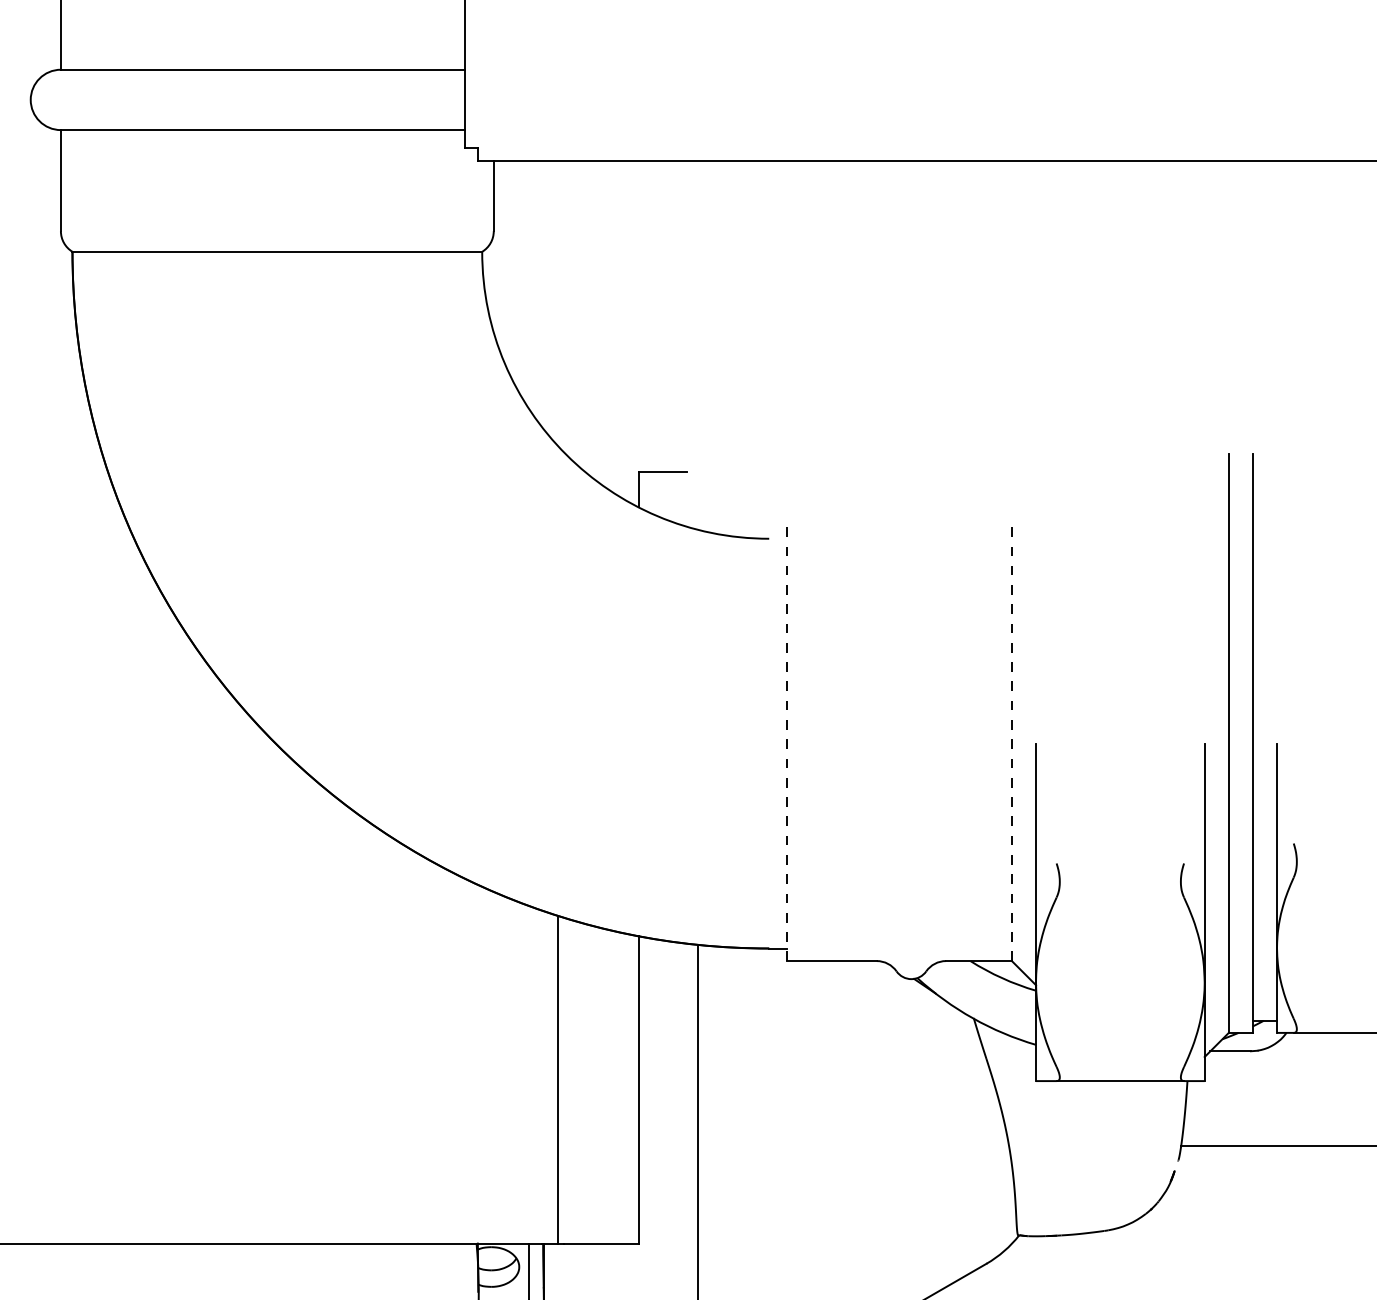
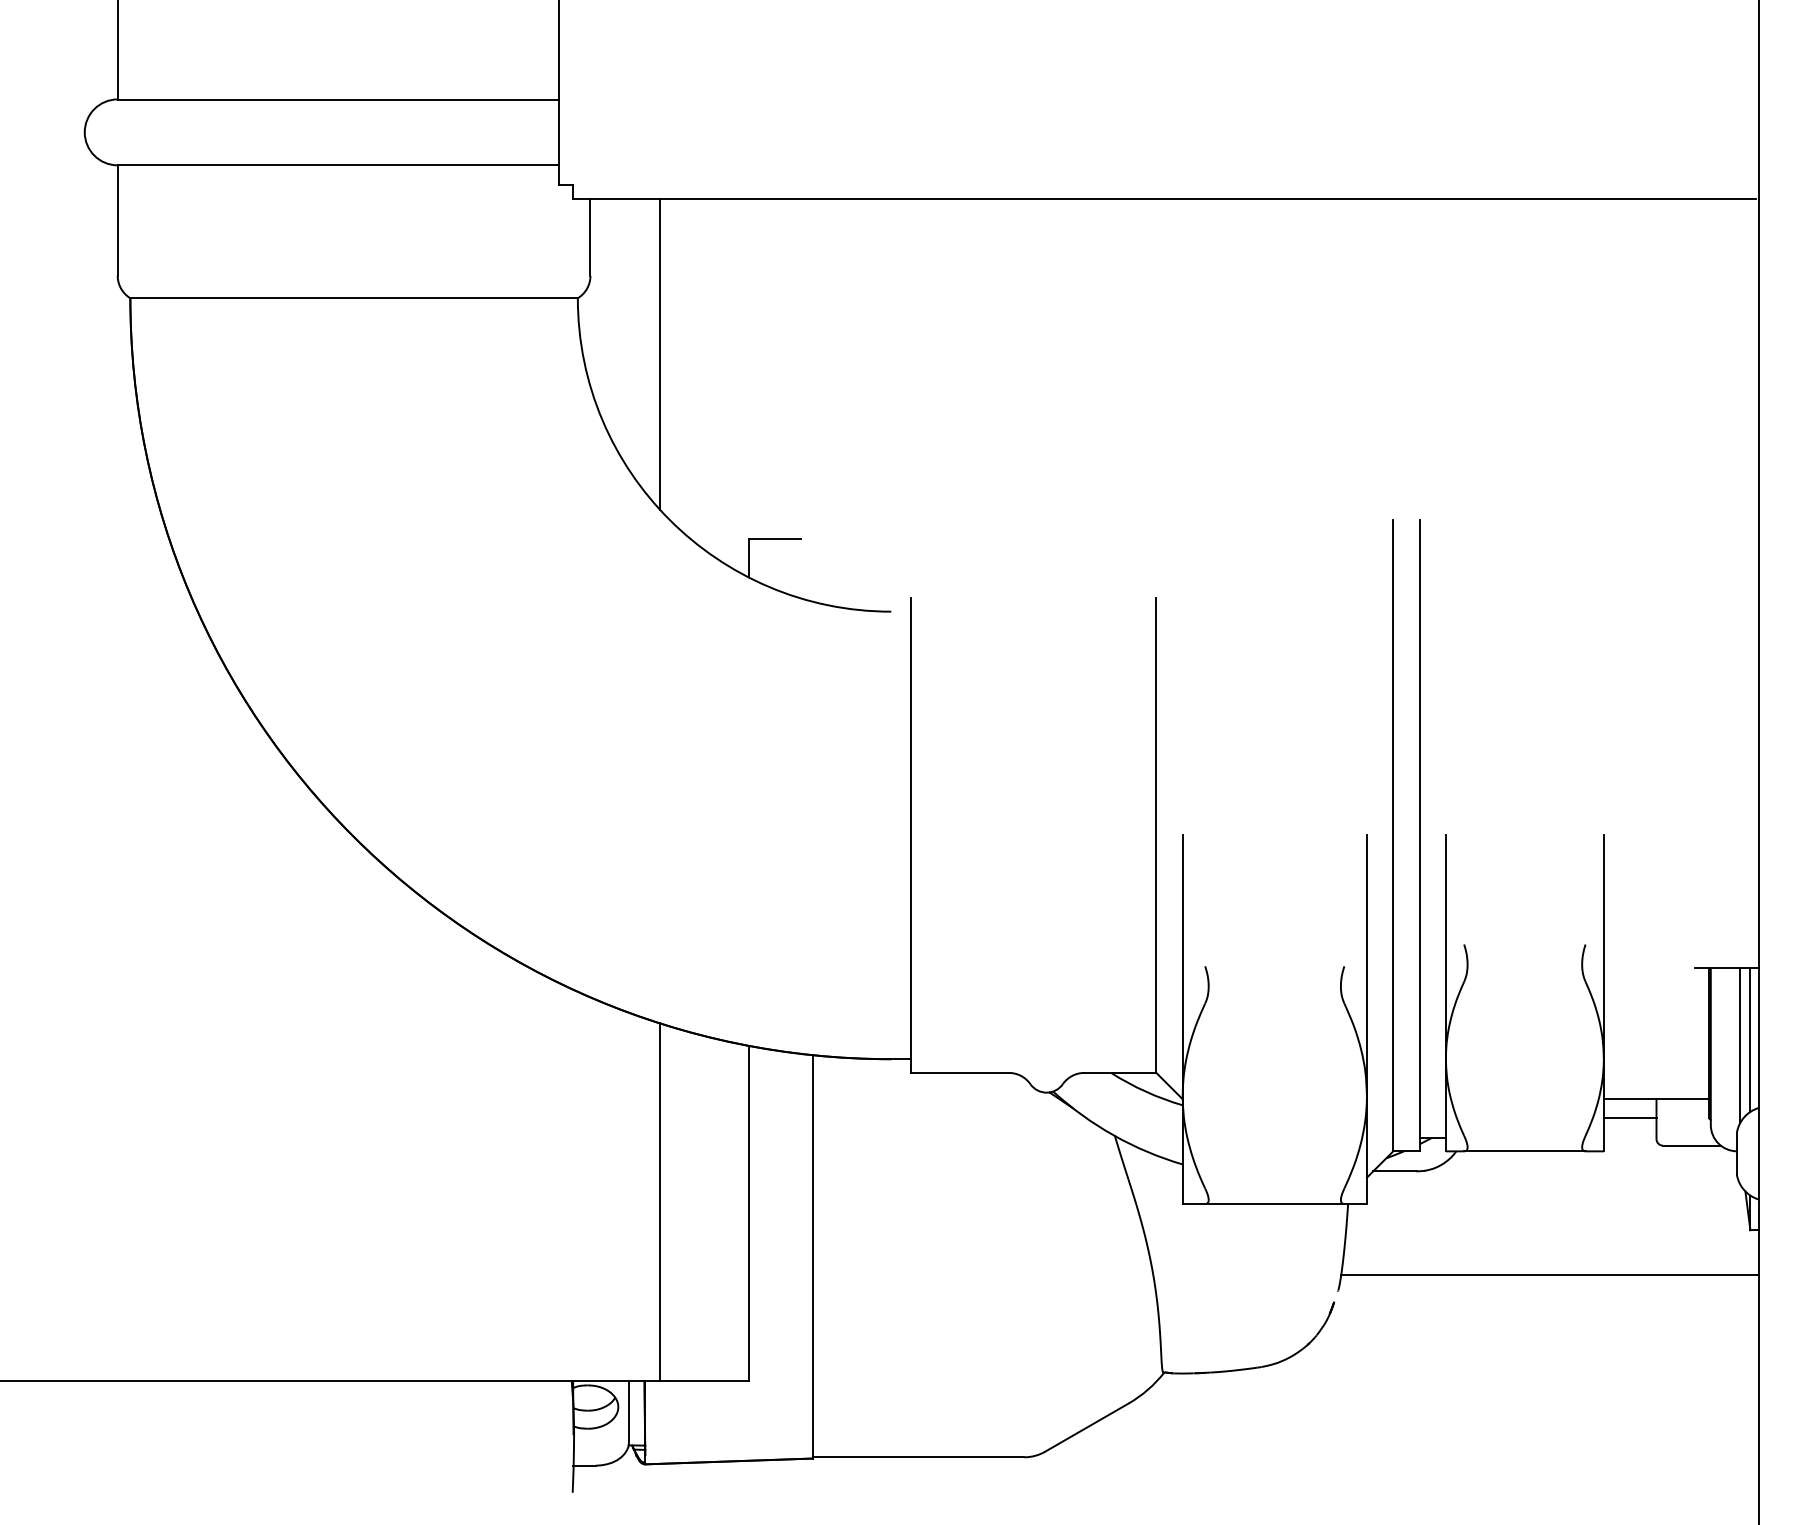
line: (557, 303) -> (660, 354), added
line: (786, 742) -> (910, 834), dashed -> solid
line: (1012, 742) -> (1156, 834), dashed -> solid

